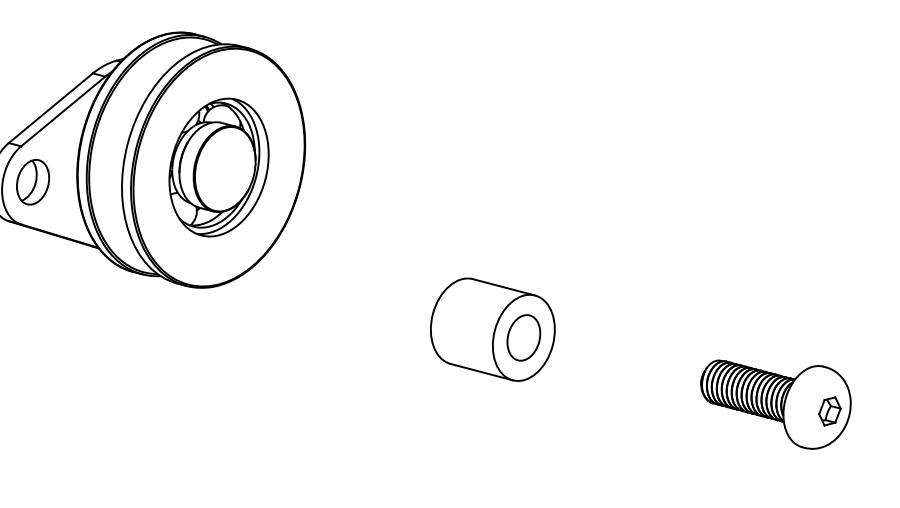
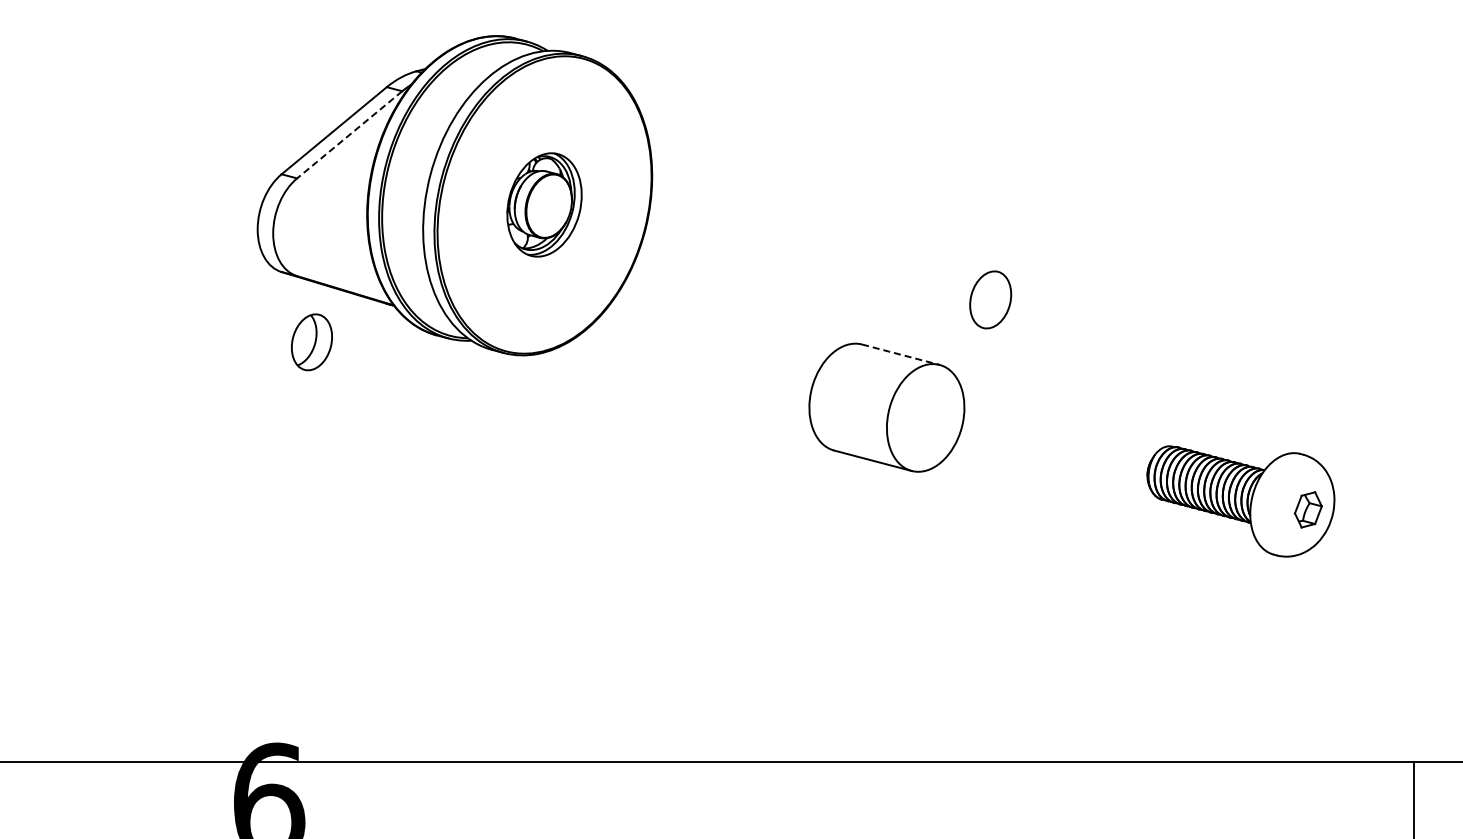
line: (63, 112) -> (349, 135), solid -> dashed
part: (219, 167) -> (544, 204), size x0.6
part: (32, 182) -> (311, 342), moved
line: (504, 287) -> (901, 354), solid -> dashed
part: (523, 337) -> (990, 299), moved

